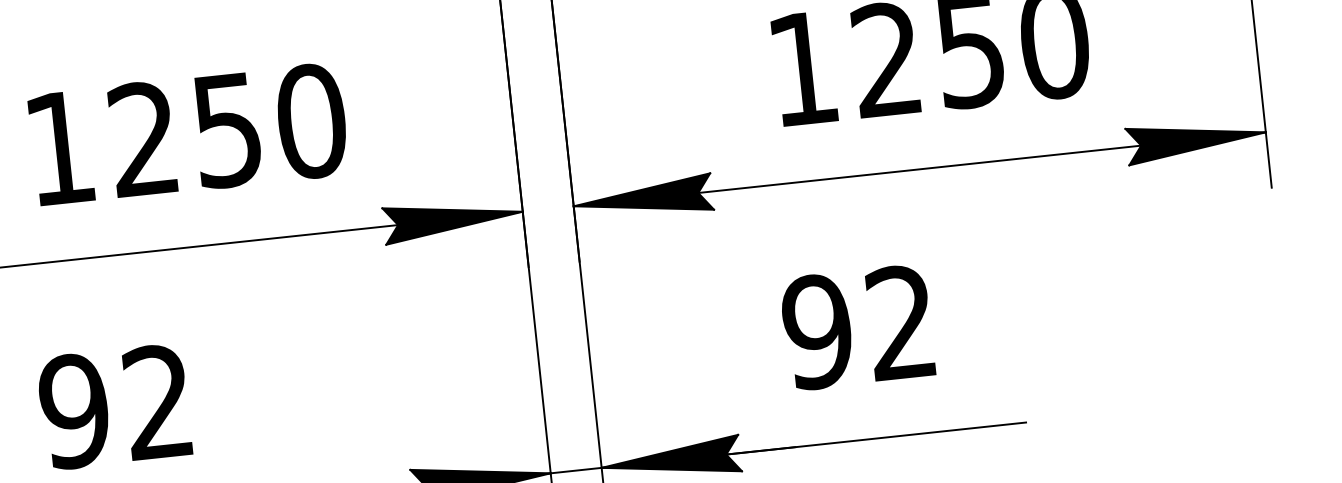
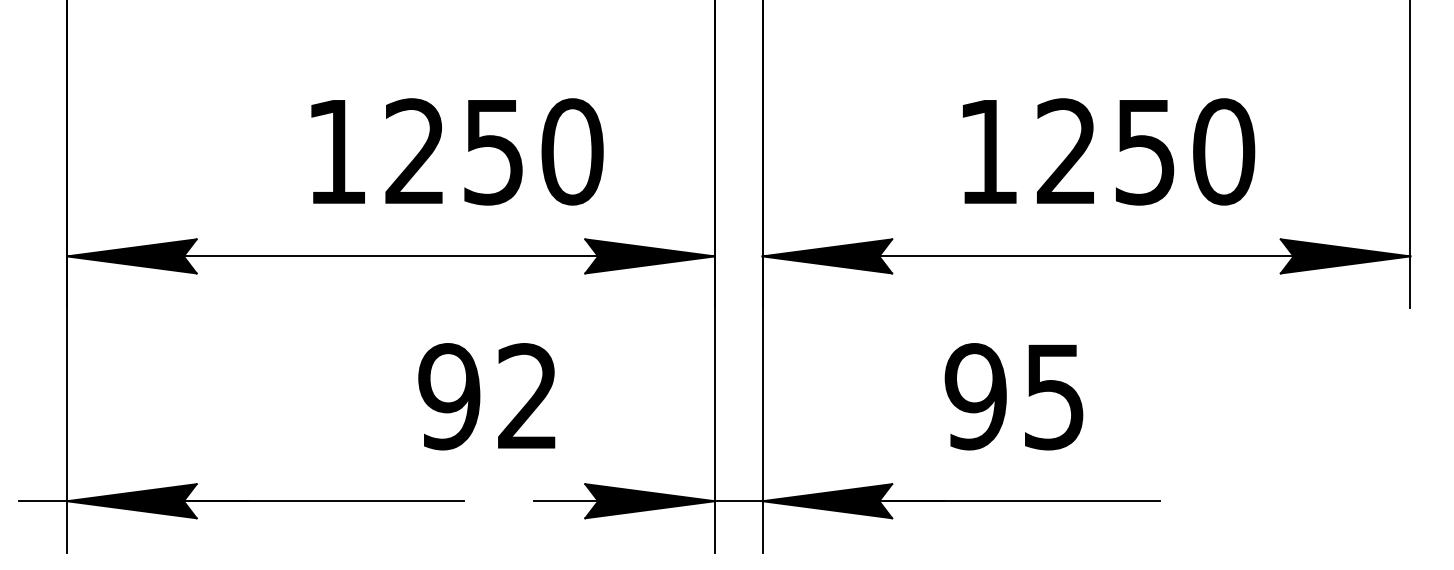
text: (188, 134) -> (457, 151), moved
text: (900, 322) -> (1053, 396), 92 -> 95
text: (114, 406) -> (486, 396), moved

